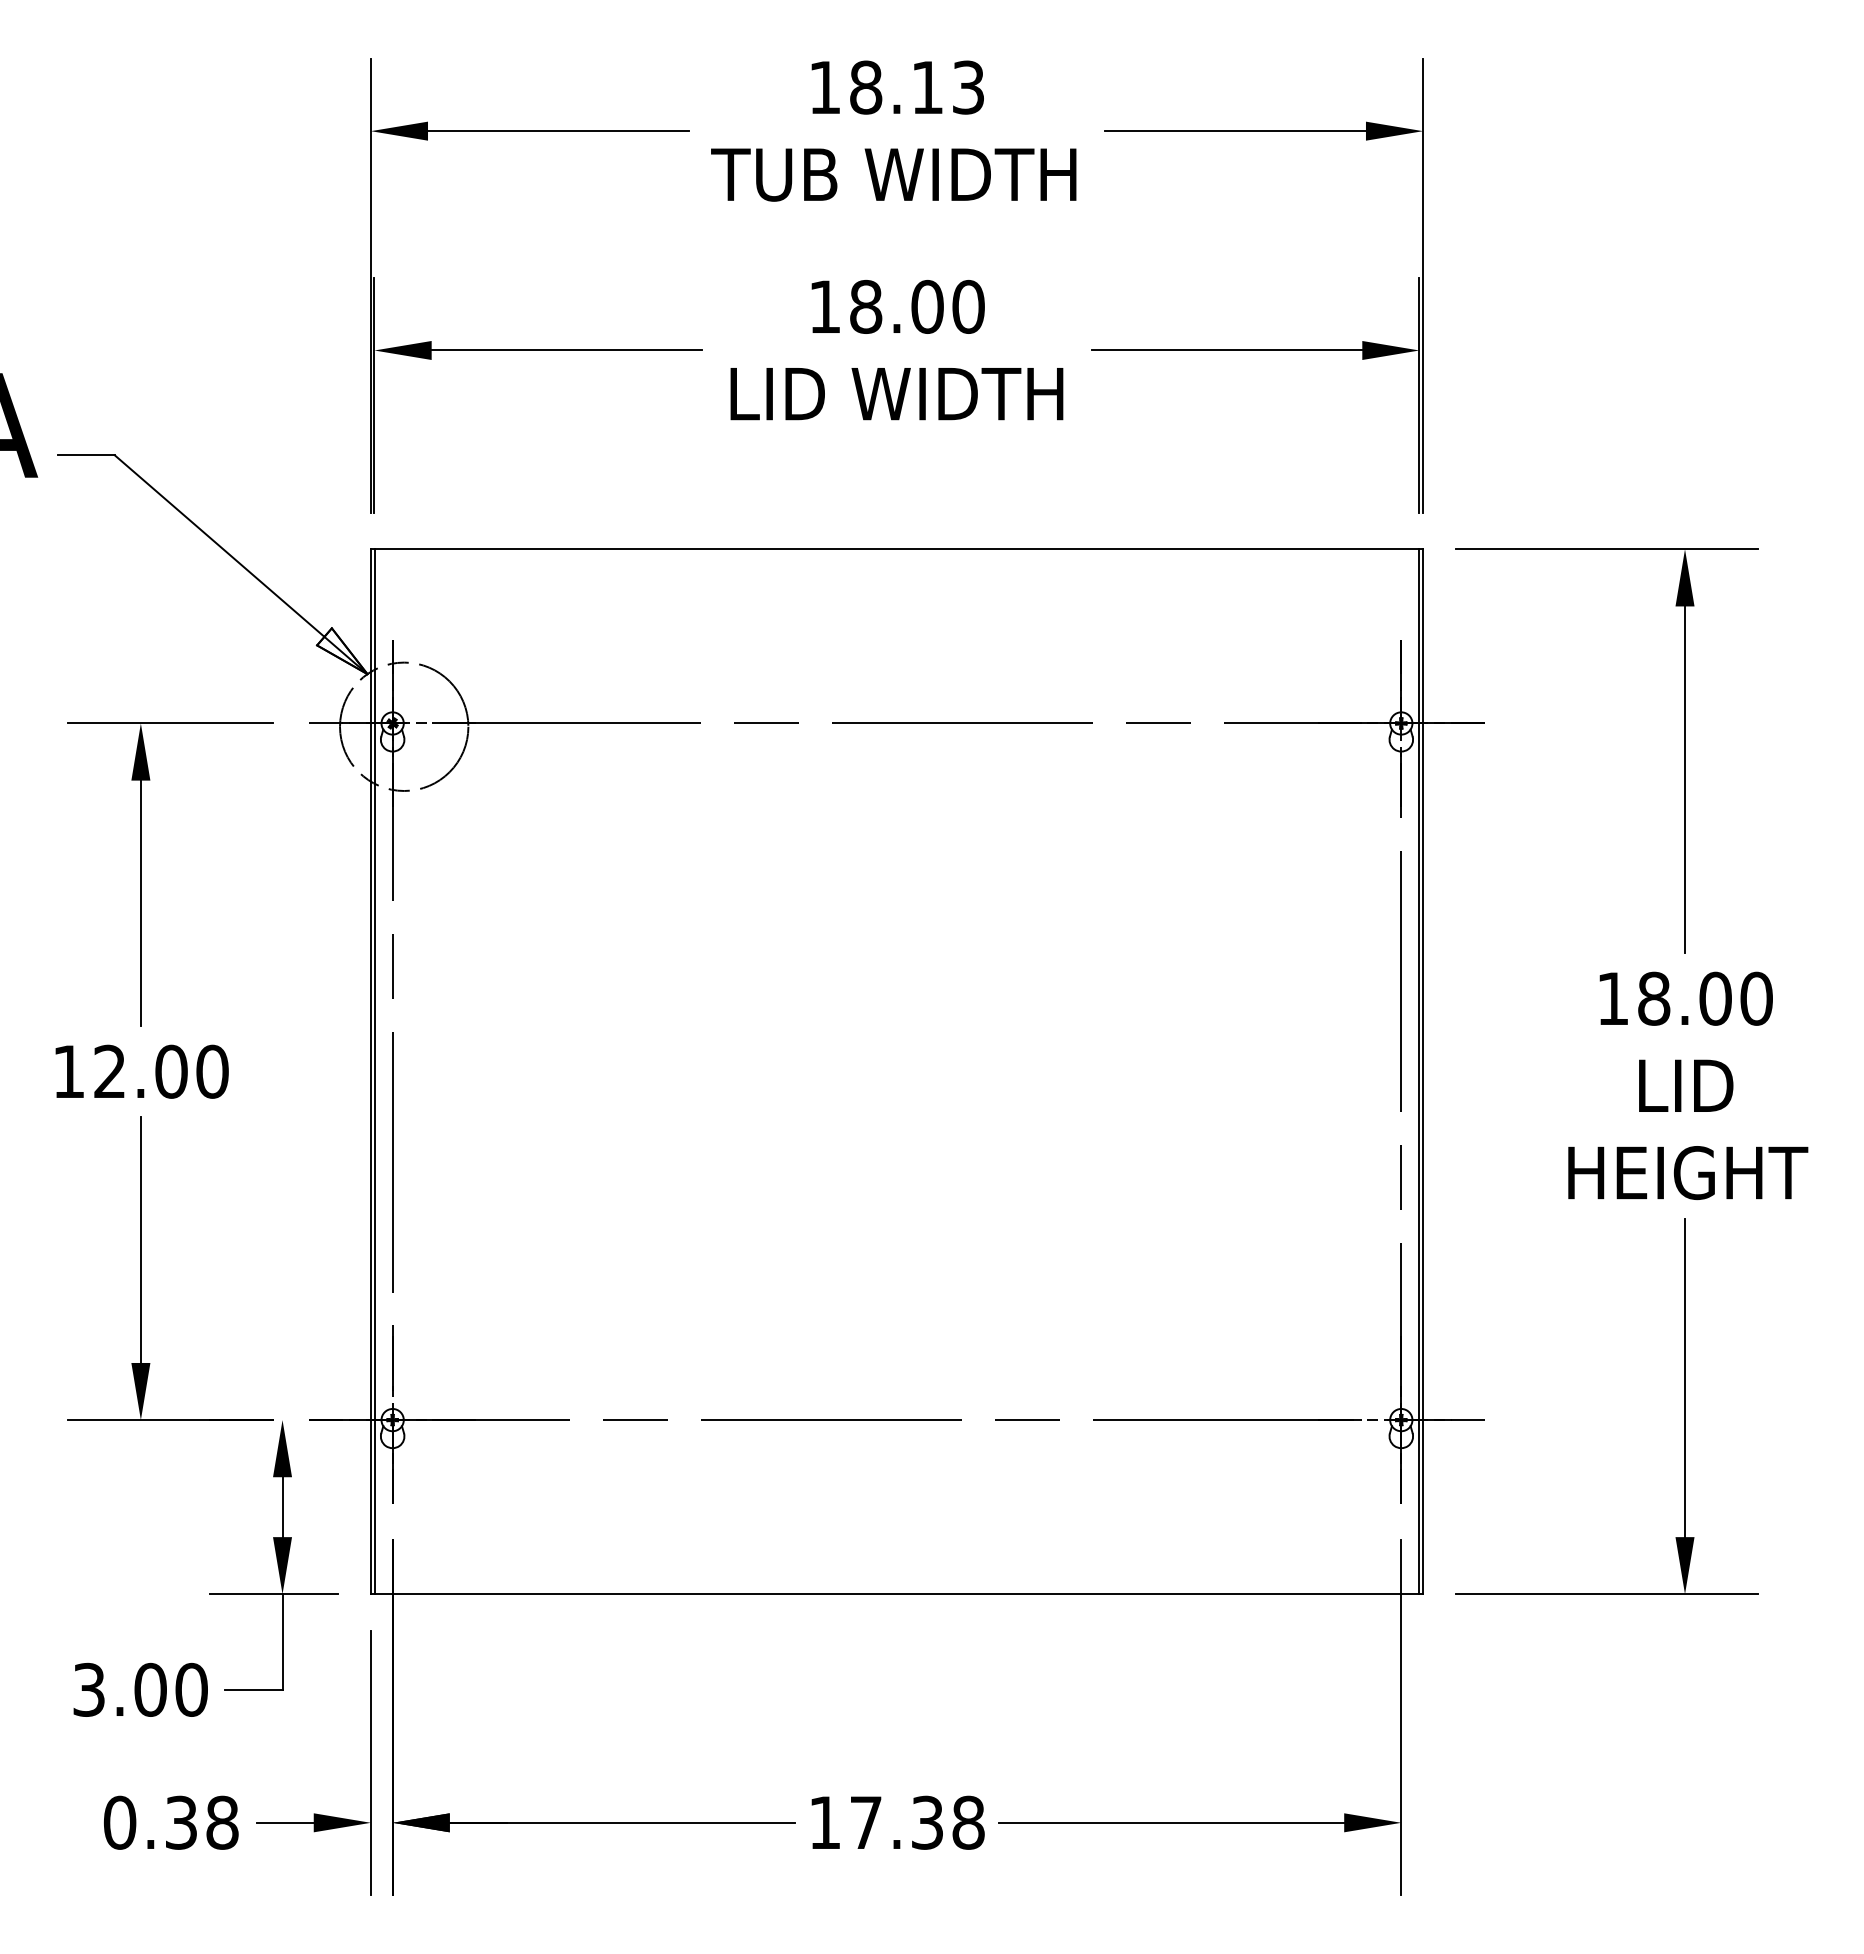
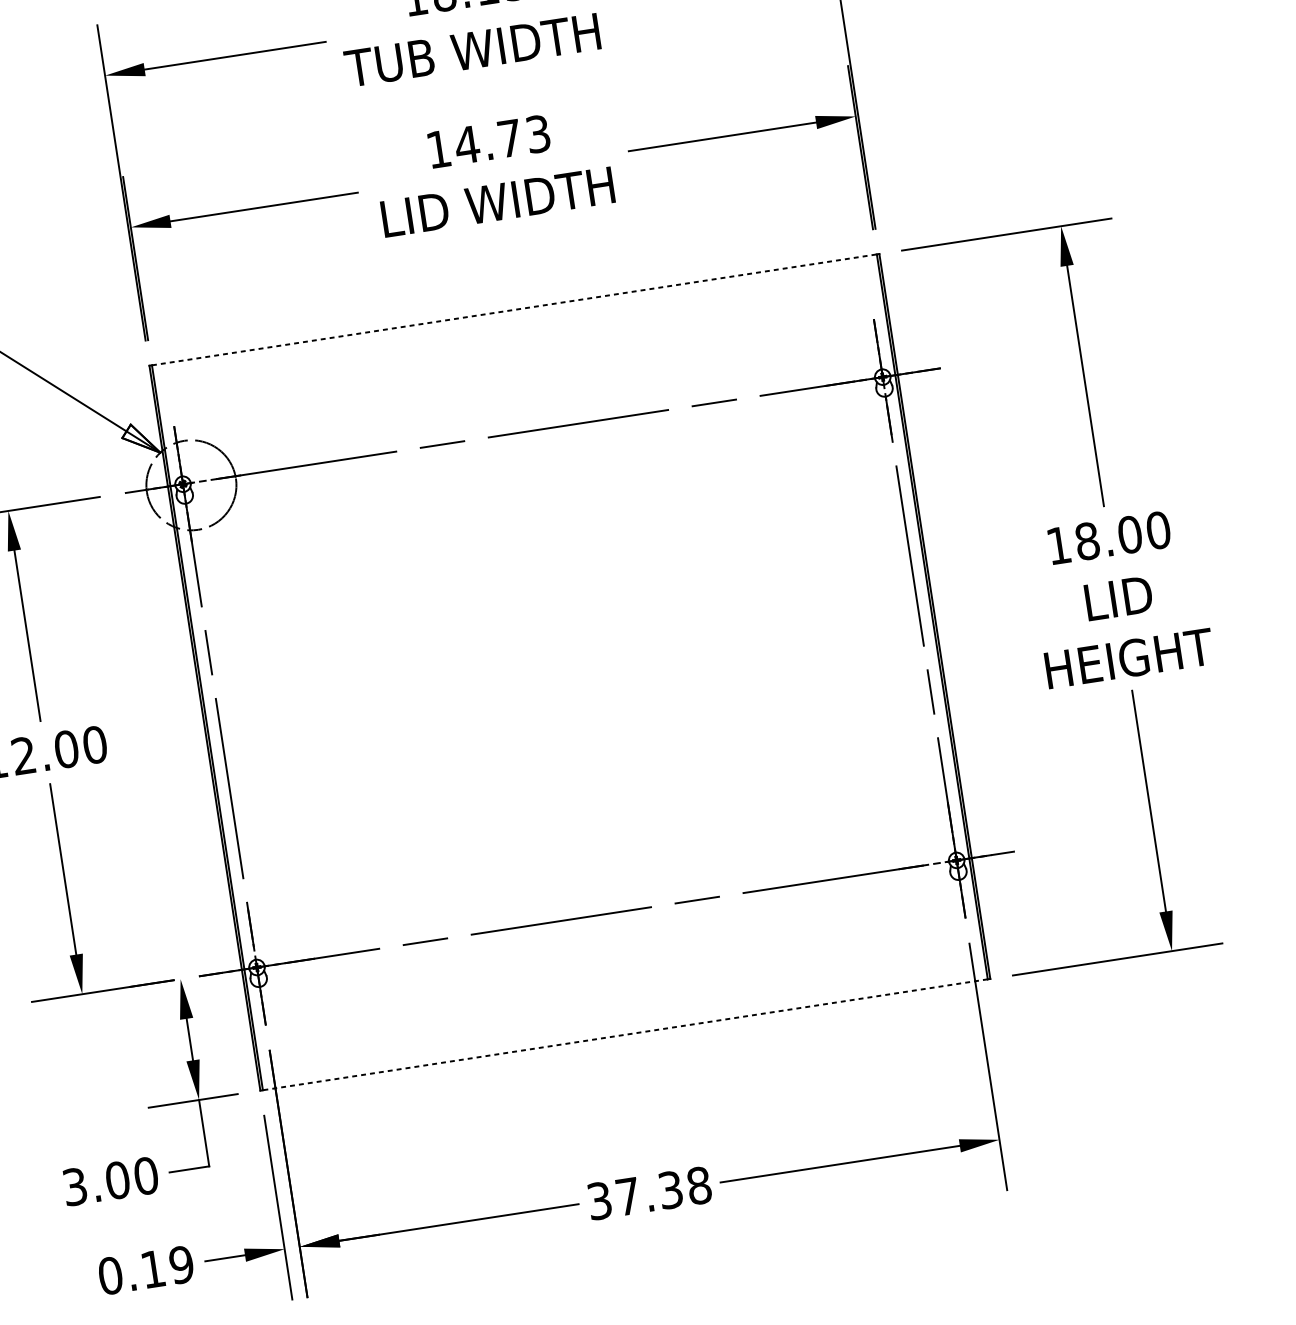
text: (916, 306) -> (502, 139), 18.00 -> 14.73
line: (897, 549) -> (514, 309), solid -> dashed
line: (896, 1594) -> (625, 1035), solid -> dashed
text: (202, 1822) -> (167, 1266), 0.38 -> 0.19
text: (824, 1822) -> (599, 1200), 17.38 -> 37.38

